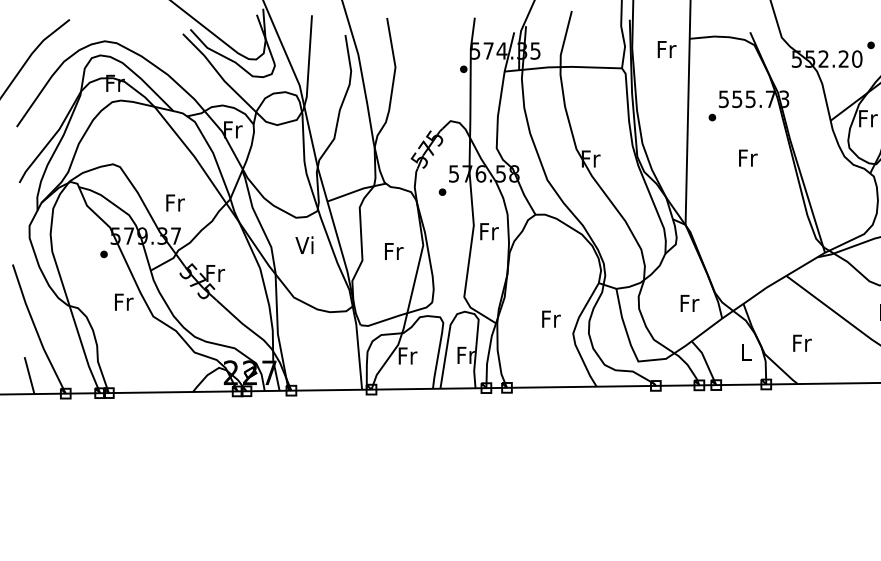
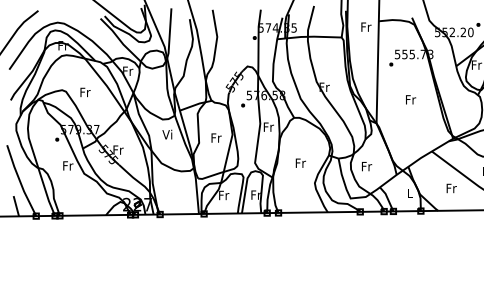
text: (749, 157) -> (411, 99), moved
text: (175, 203) -> (85, 92), moved
text: (690, 303) -> (367, 166), moved
text: (550, 317) -> (300, 162), moved
text: (801, 343) -> (451, 188), moved

